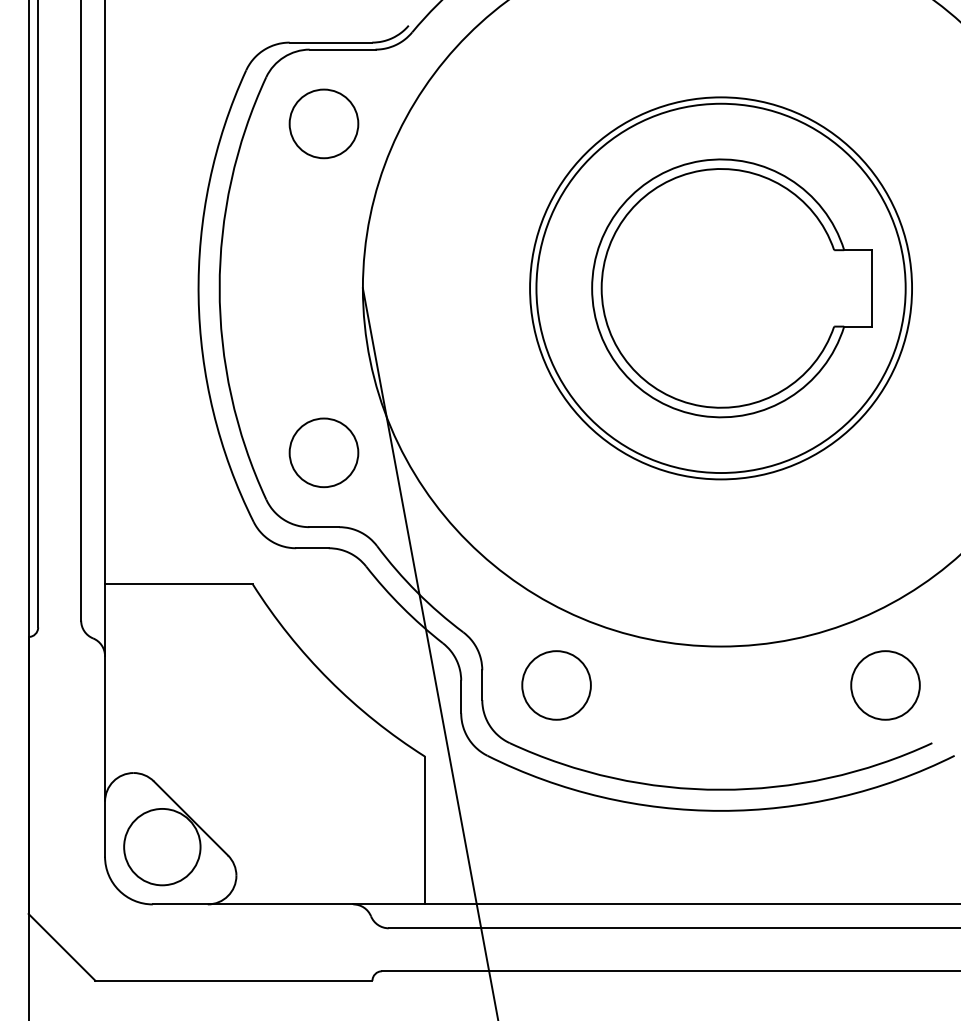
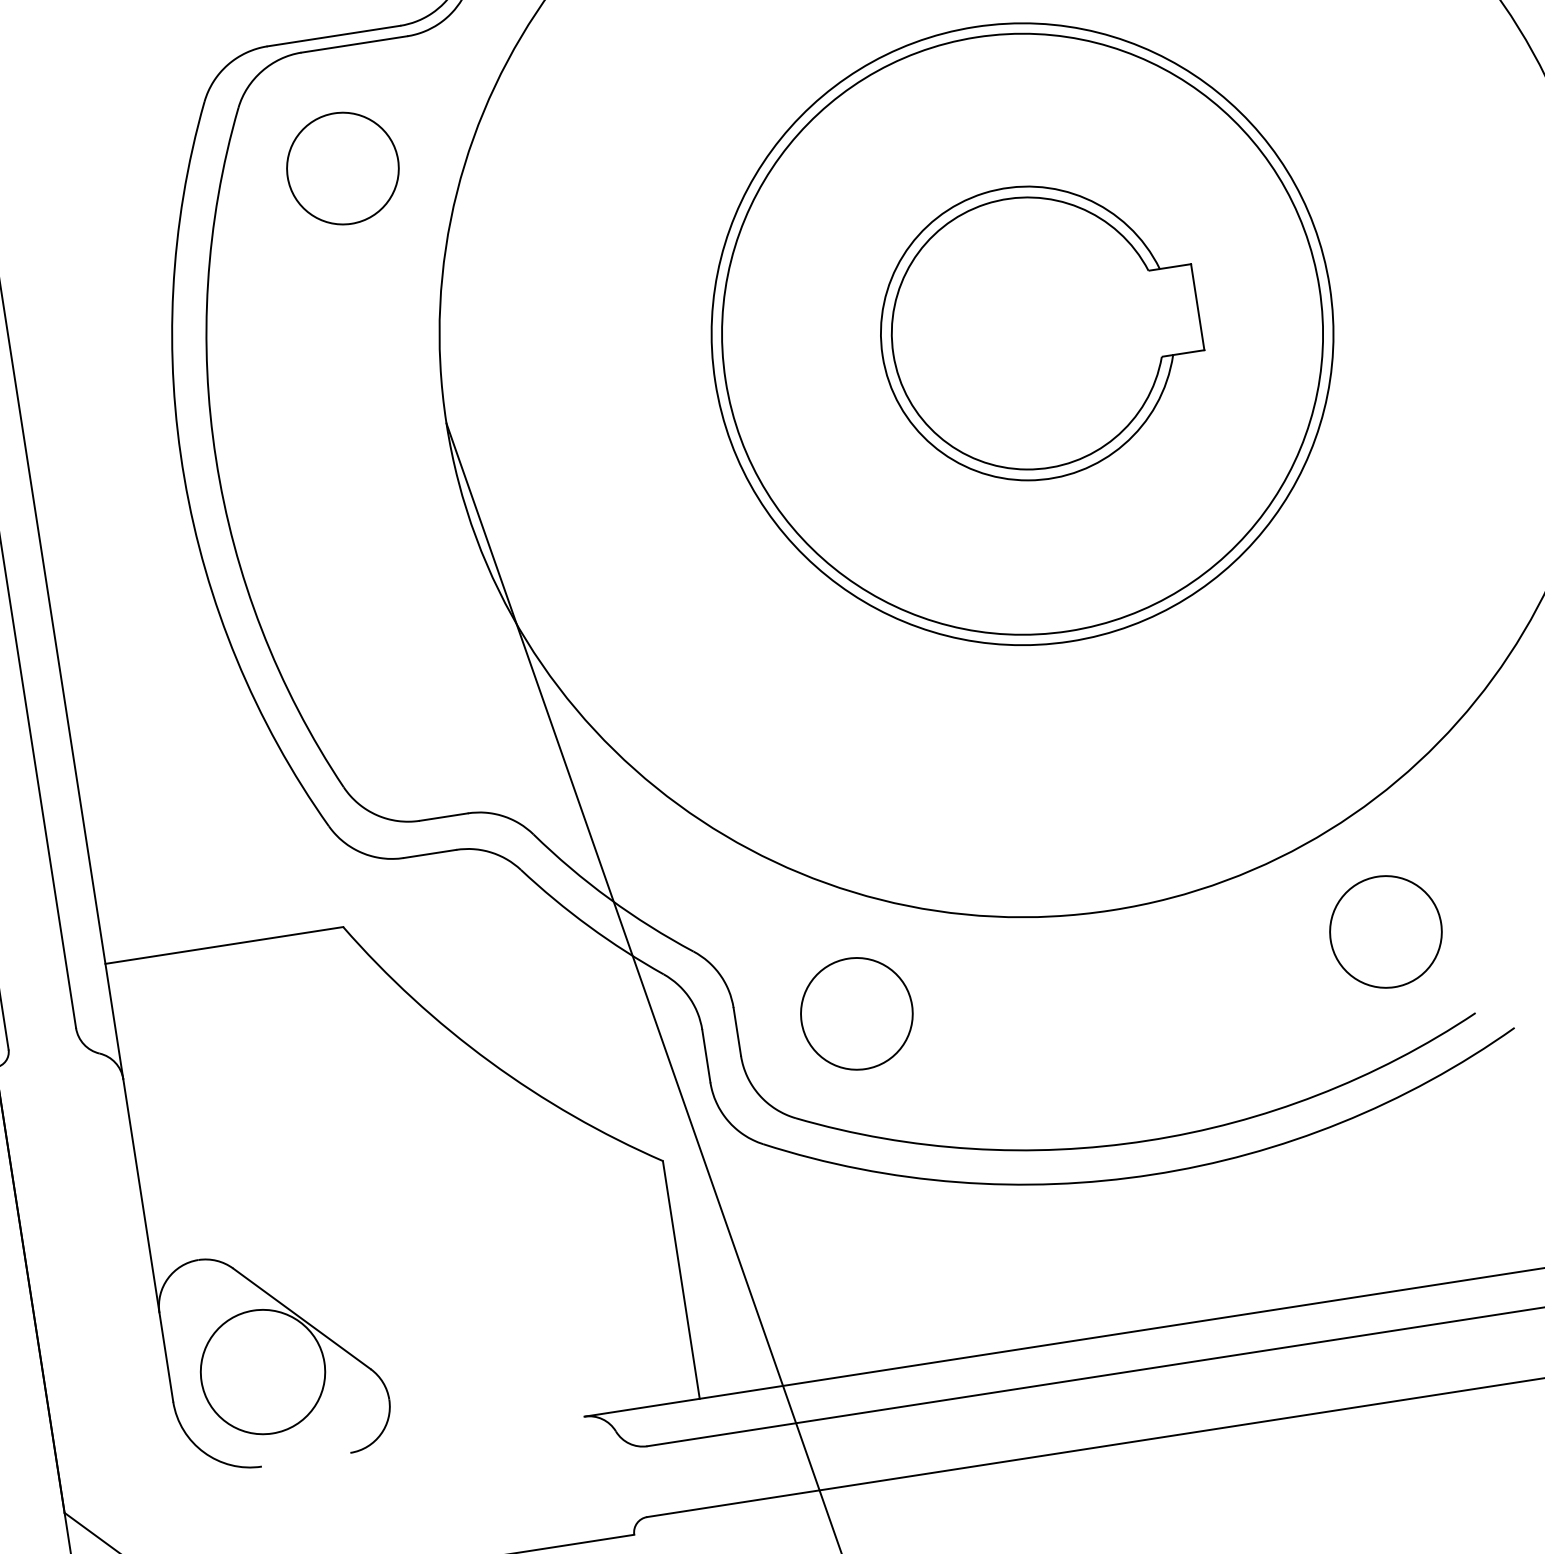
part: (731, 288) -> (1039, 331), size x0.7
circle: (323, 452) -> (423, 697), removed
line: (252, 904) -> (422, 1441), removed

